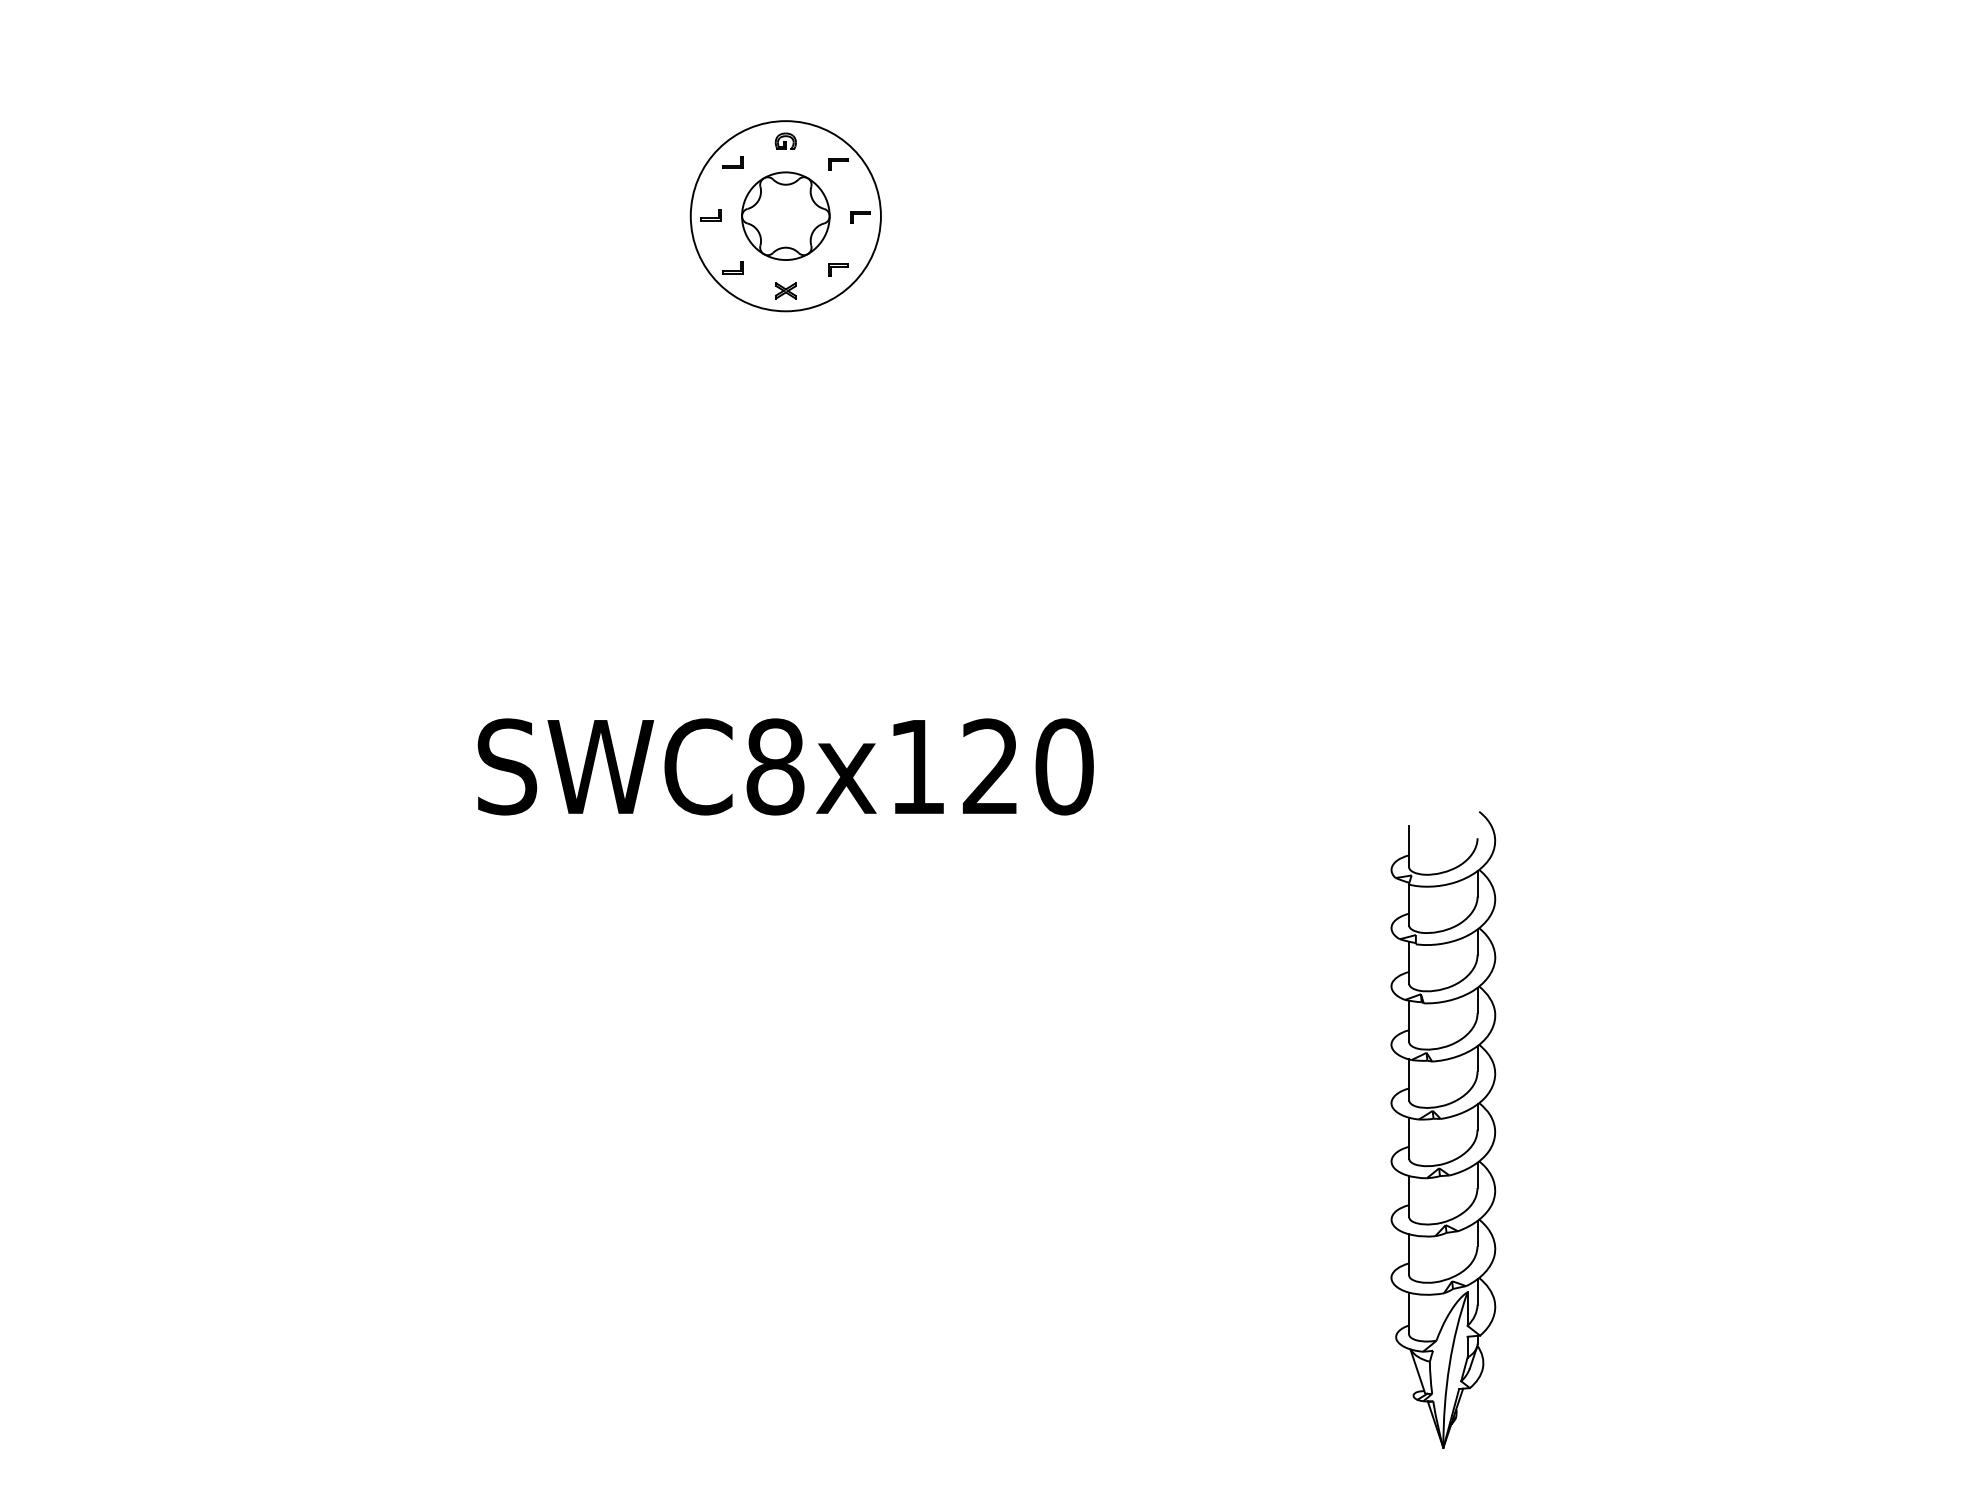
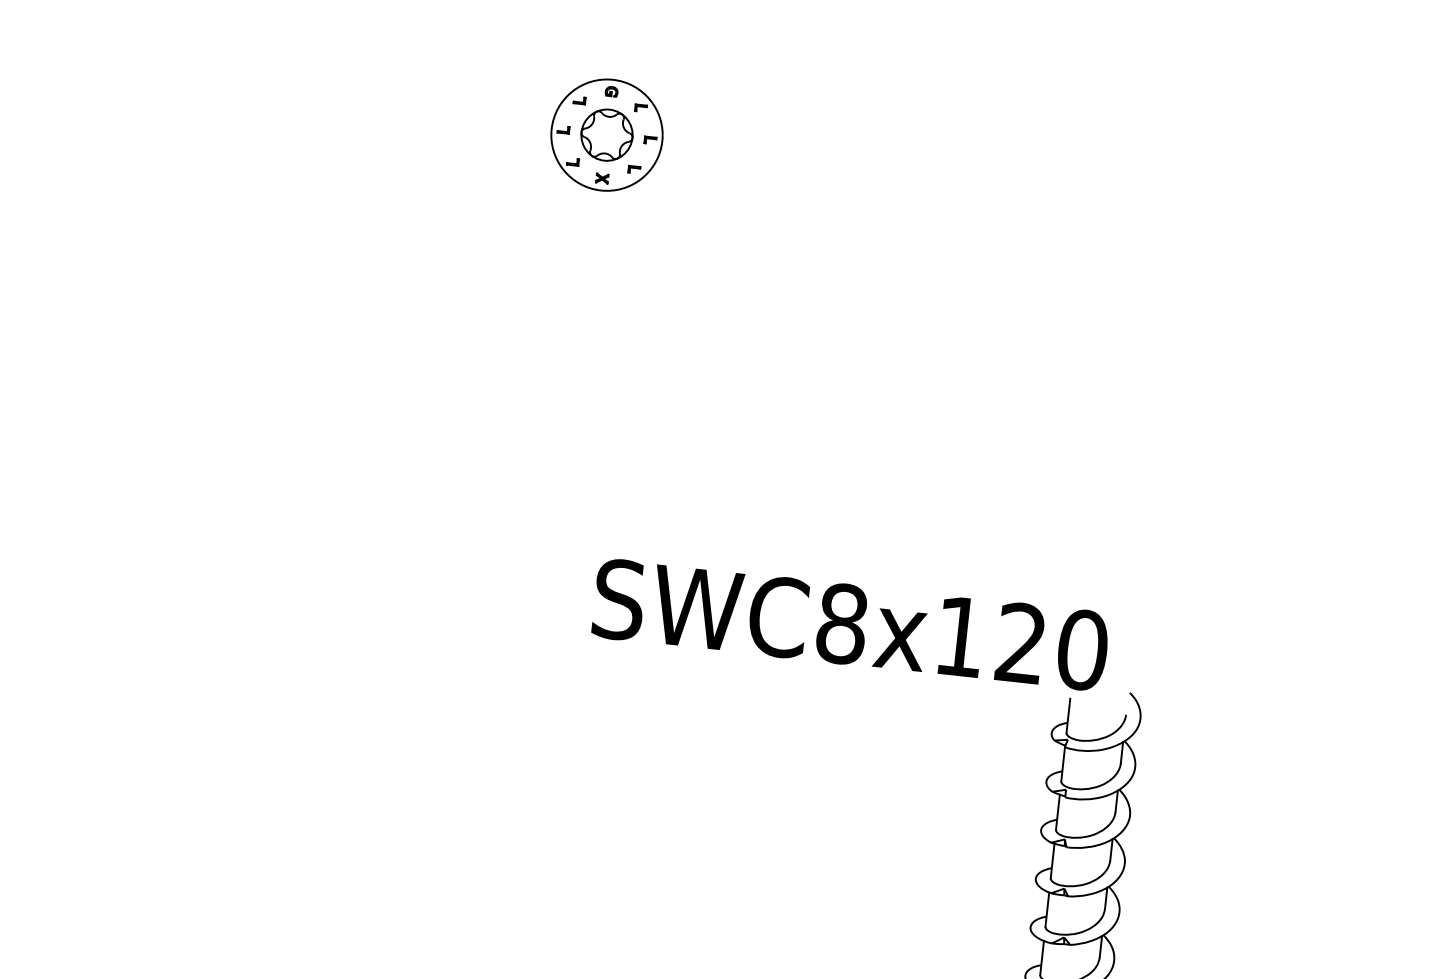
part: (785, 216) -> (606, 135), size x0.7
text: (785, 766) -> (850, 624), moved

